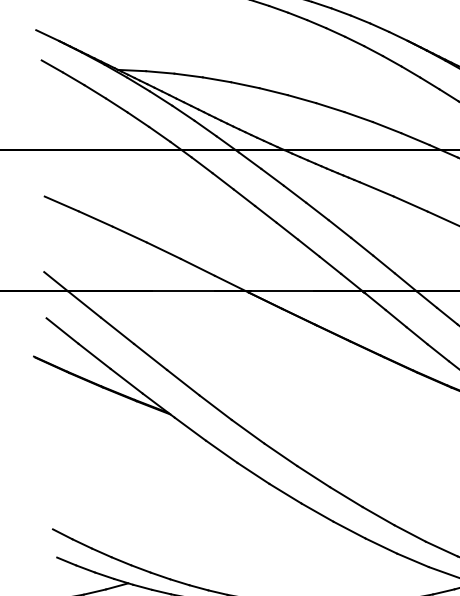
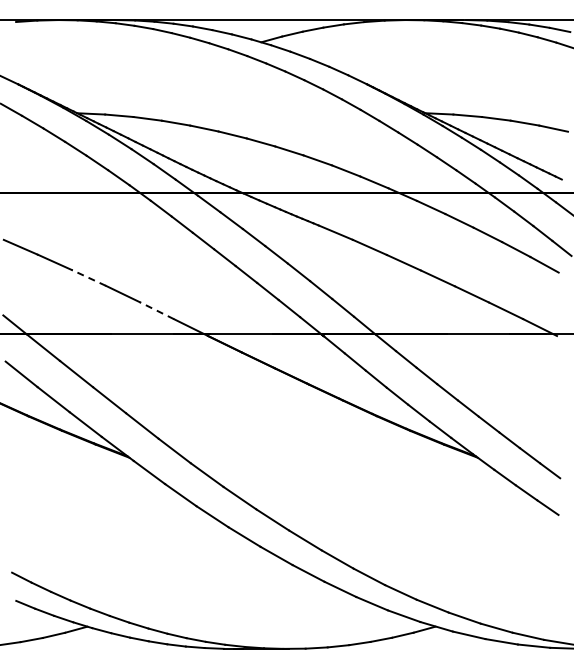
line: (129, 234) -> (88, 277), solid -> dashed
line: (197, 267) -> (156, 310), solid -> dashed

